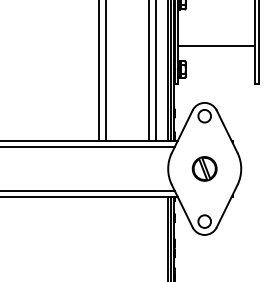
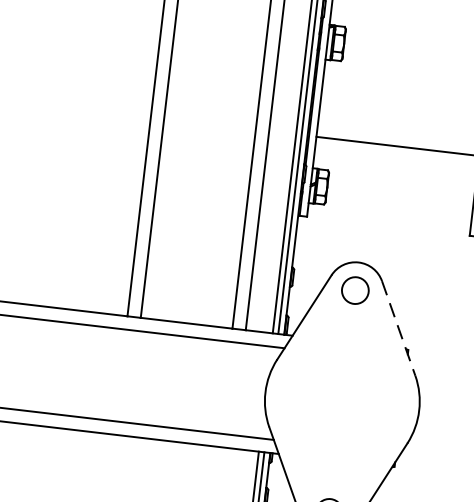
line: (227, 131) -> (399, 328), solid -> dashed
part: (204, 168) -> (341, 400), removed

